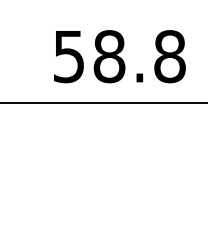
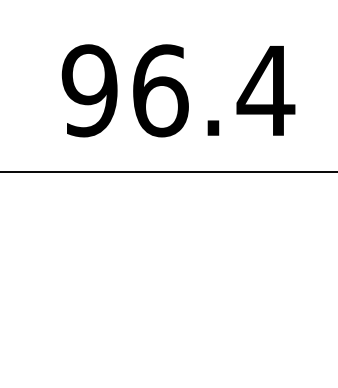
text: (119, 56) -> (177, 90), 58.8 -> 96.4

